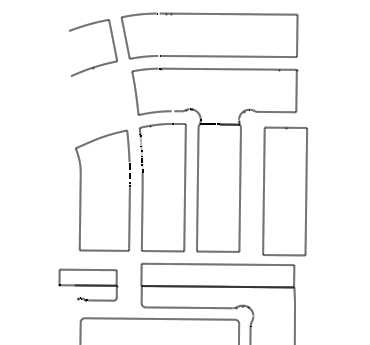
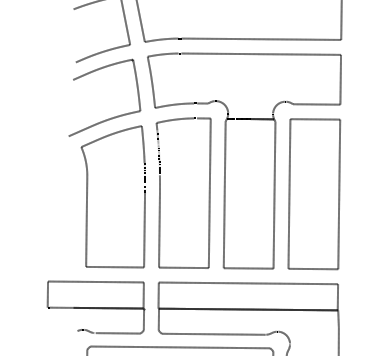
curve: (102, 122) -> (112, 116), added
part: (284, 191) -> (313, 194), moved
part: (88, 285) -> (96, 308), size x1.43

